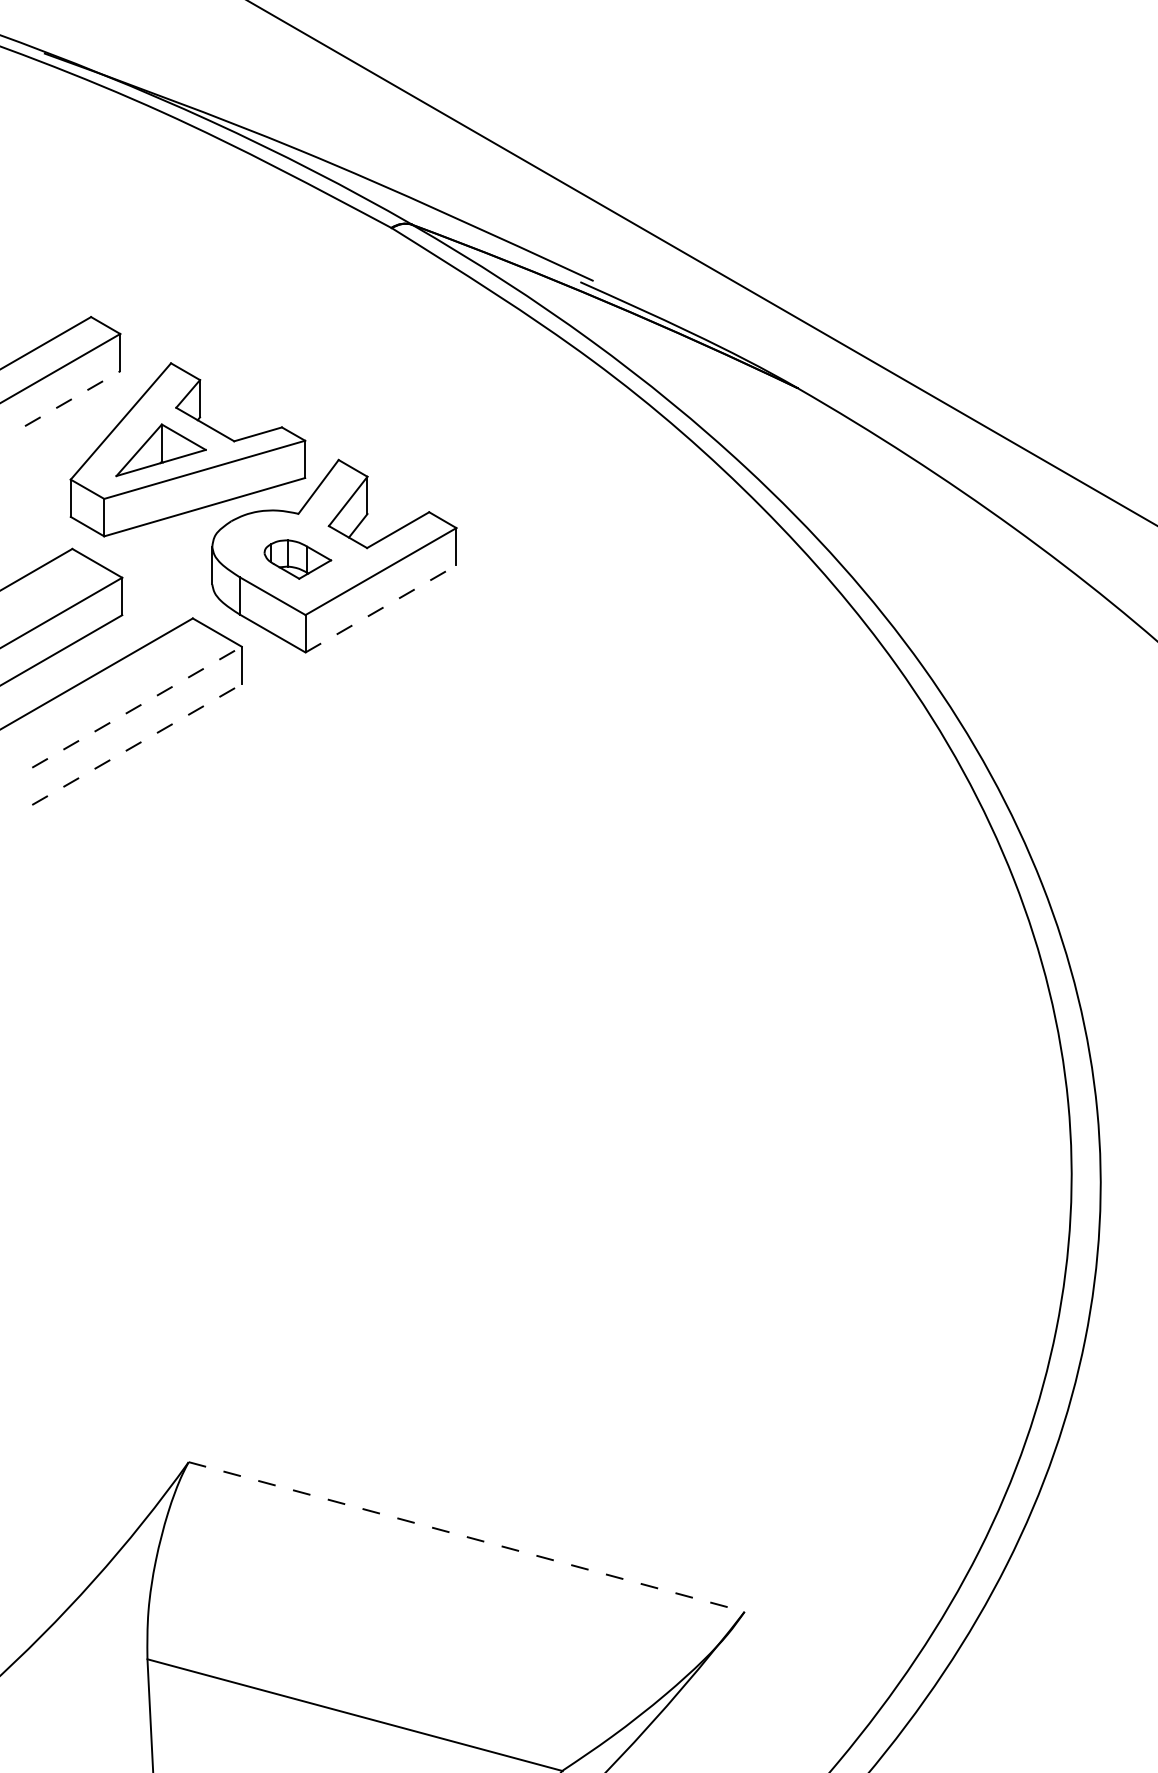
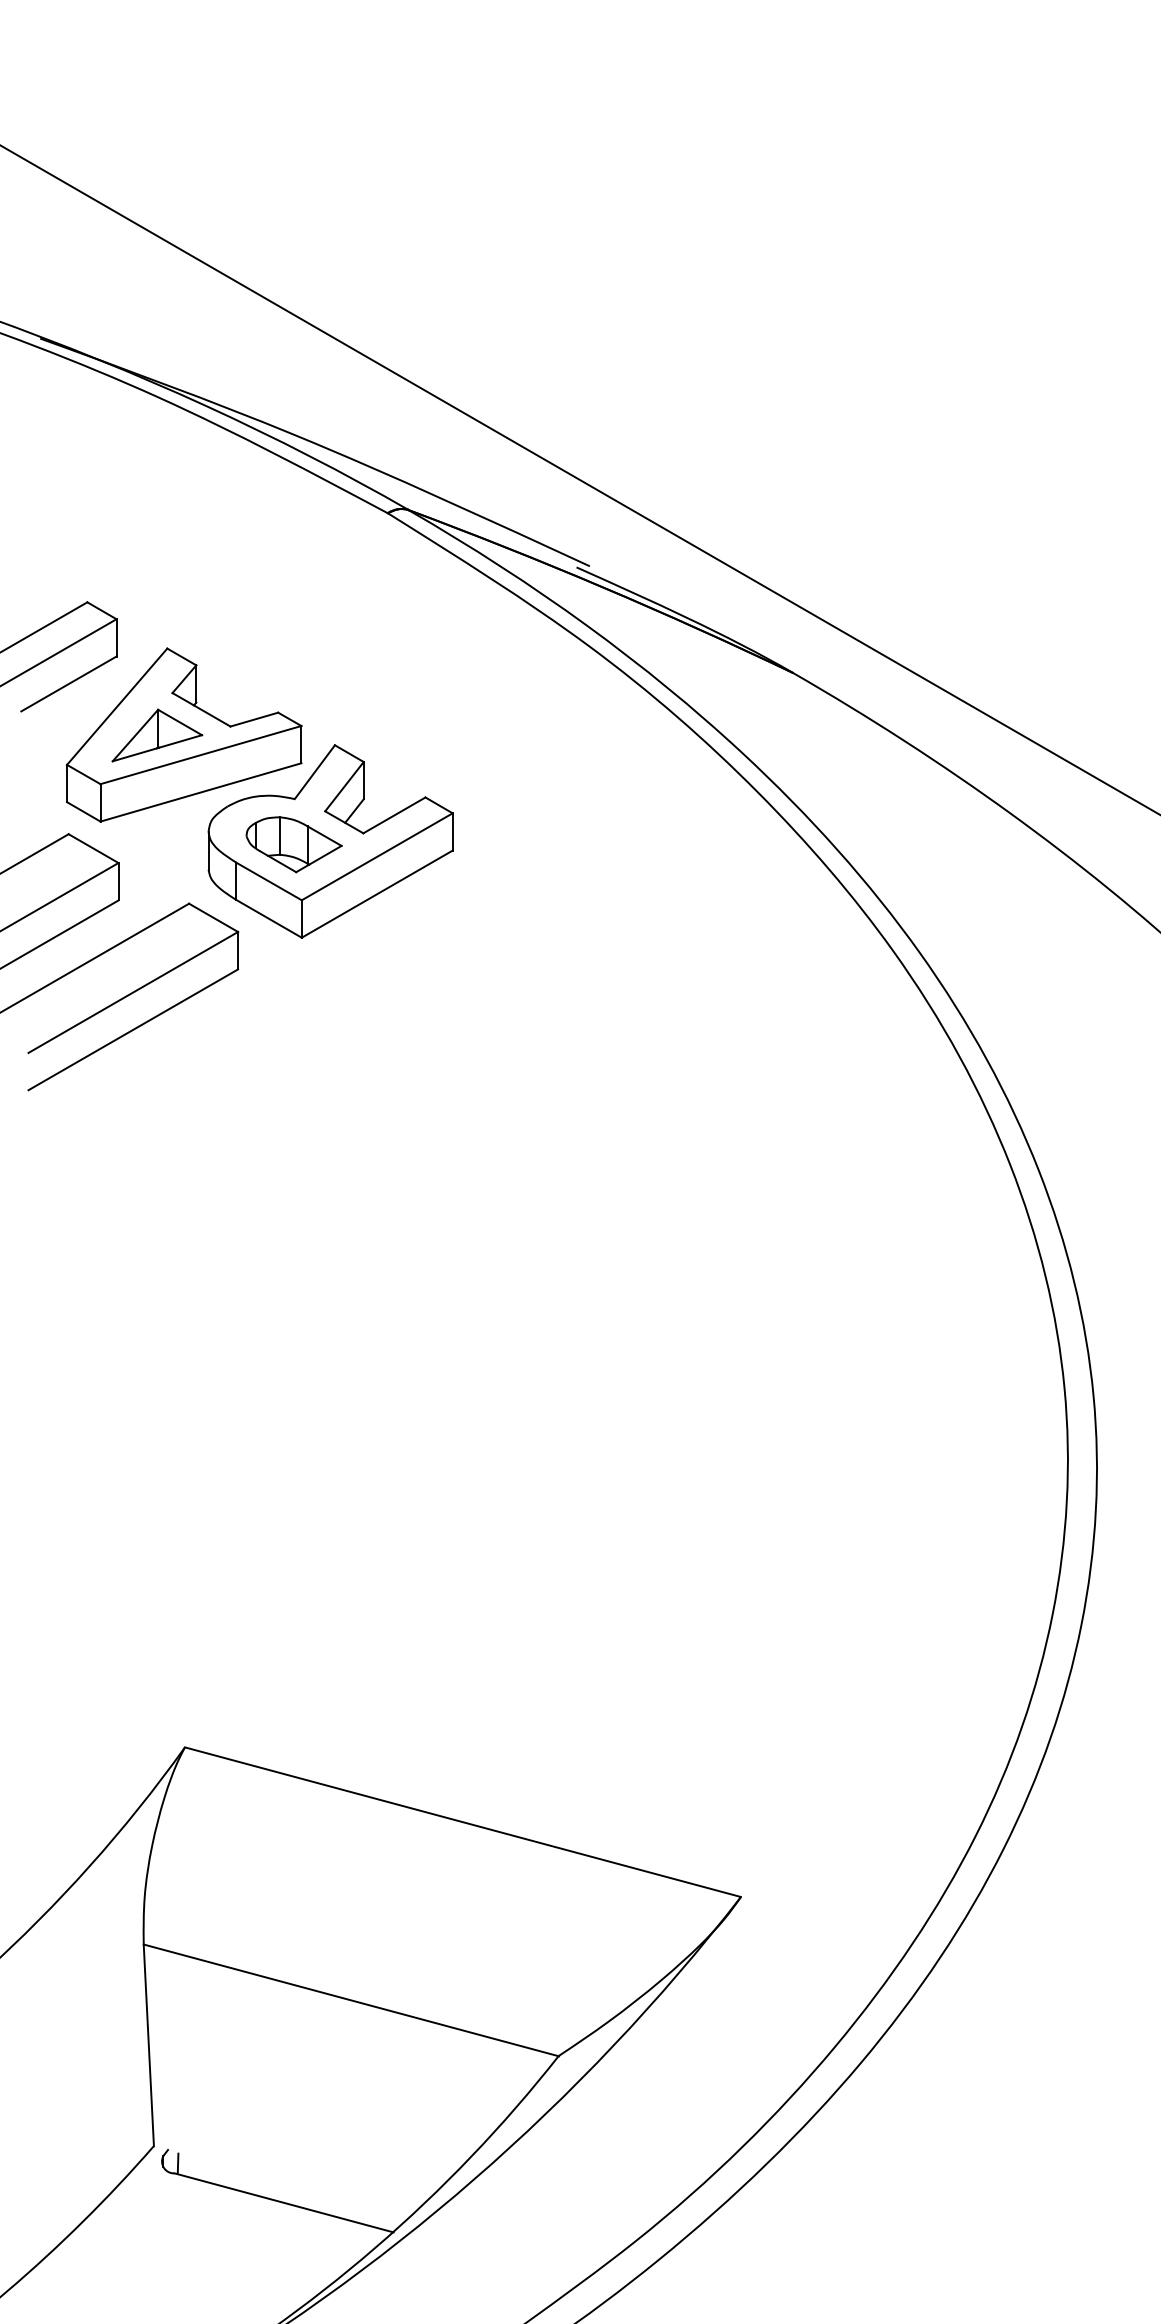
line: (72, 398) -> (68, 683), dashed -> solid
part: (297, 559) -> (293, 844), size x1.43
line: (381, 608) -> (377, 893), dashed -> solid
line: (137, 707) -> (133, 992), dashed -> solid
line: (137, 744) -> (133, 1029), dashed -> solid
line: (466, 1537) -> (462, 1822), dashed -> solid

